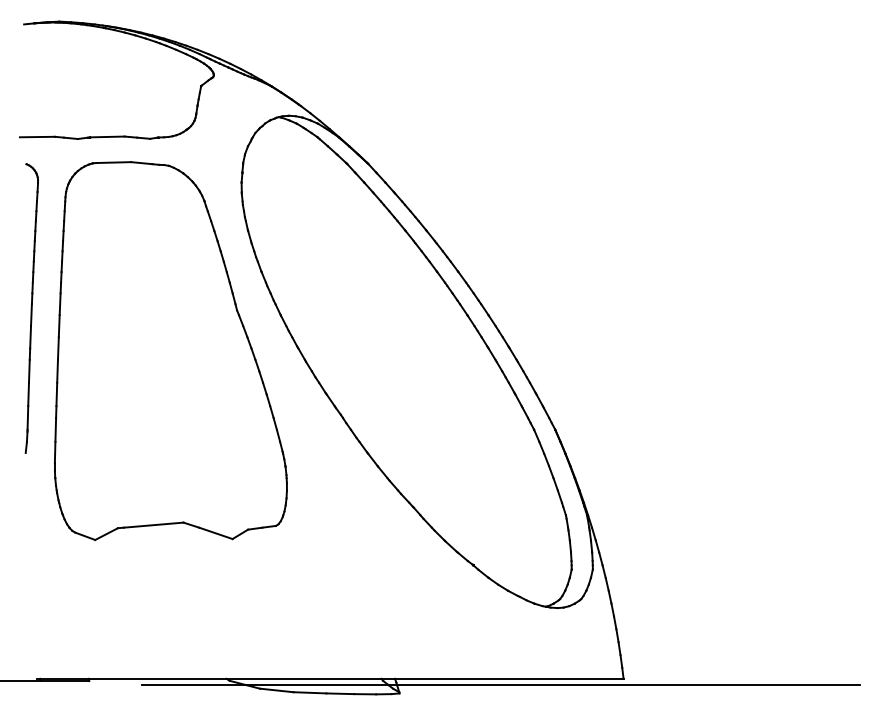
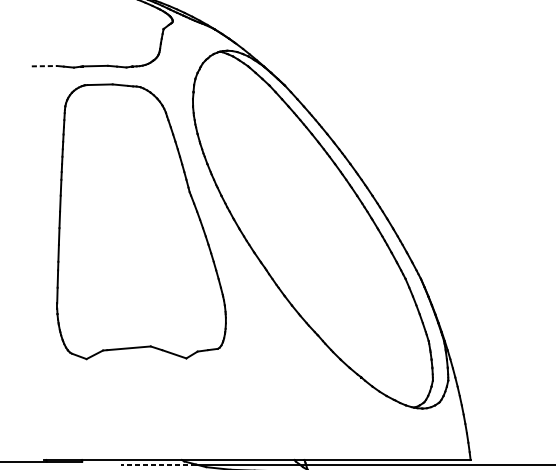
line: (37, 137) -> (44, 66), solid -> dashed
part: (31, 308) -> (40, 190), removed
line: (194, 685) -> (158, 464), solid -> dashed

